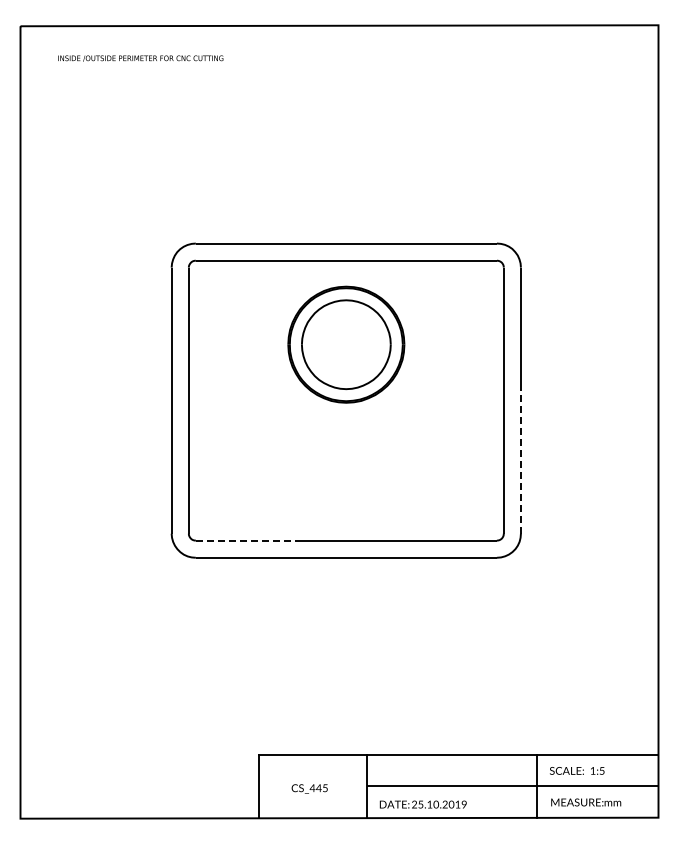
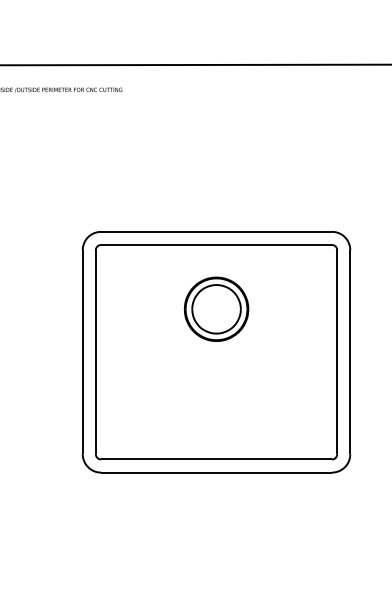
part: (346, 344) -> (216, 309), size x0.71
line: (520, 458) -> (349, 396), dashed -> solid
line: (248, 540) -> (141, 459), dashed -> solid

